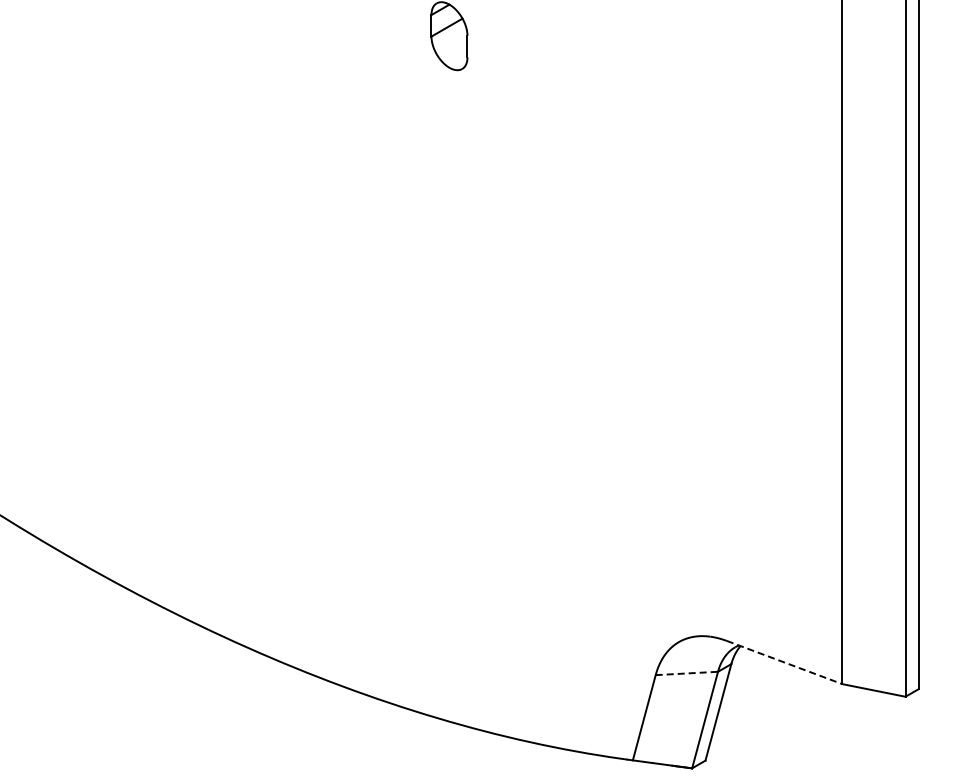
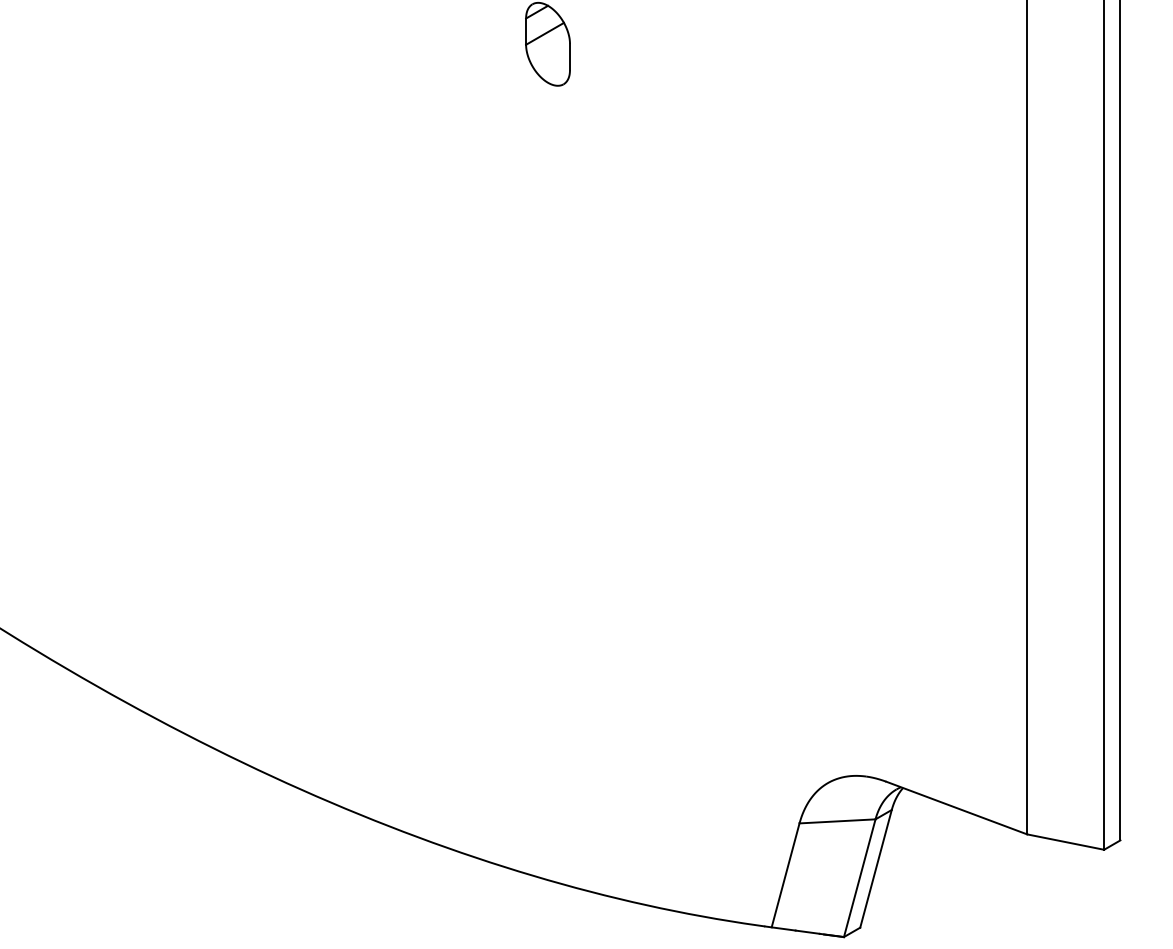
line: (784, 662) -> (956, 808), dashed -> solid
line: (687, 673) -> (838, 821), dashed -> solid

